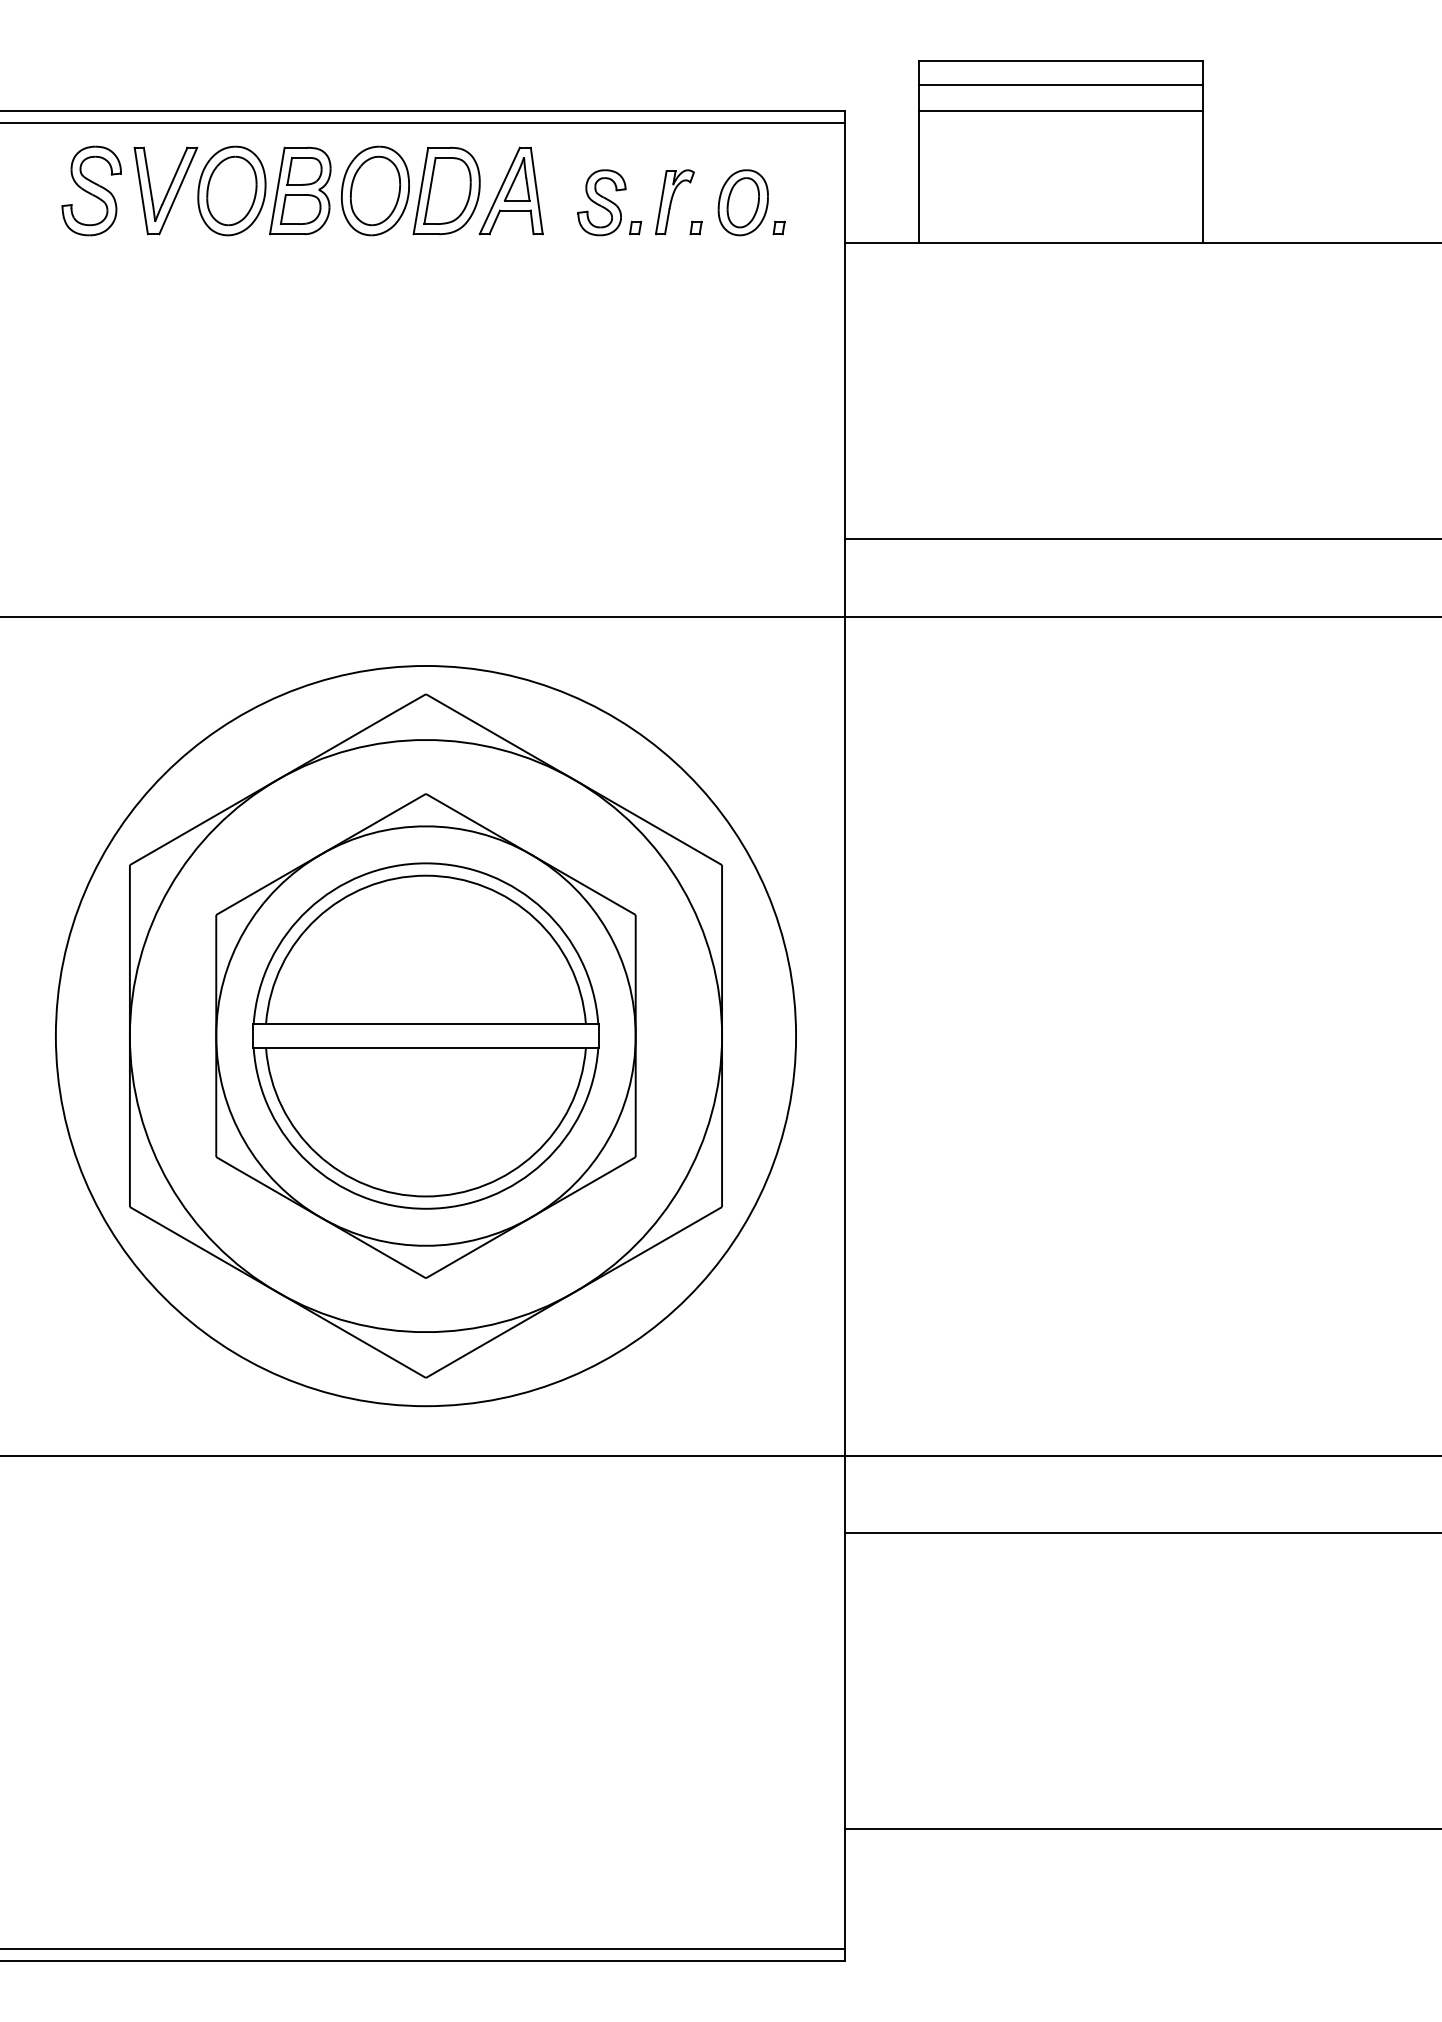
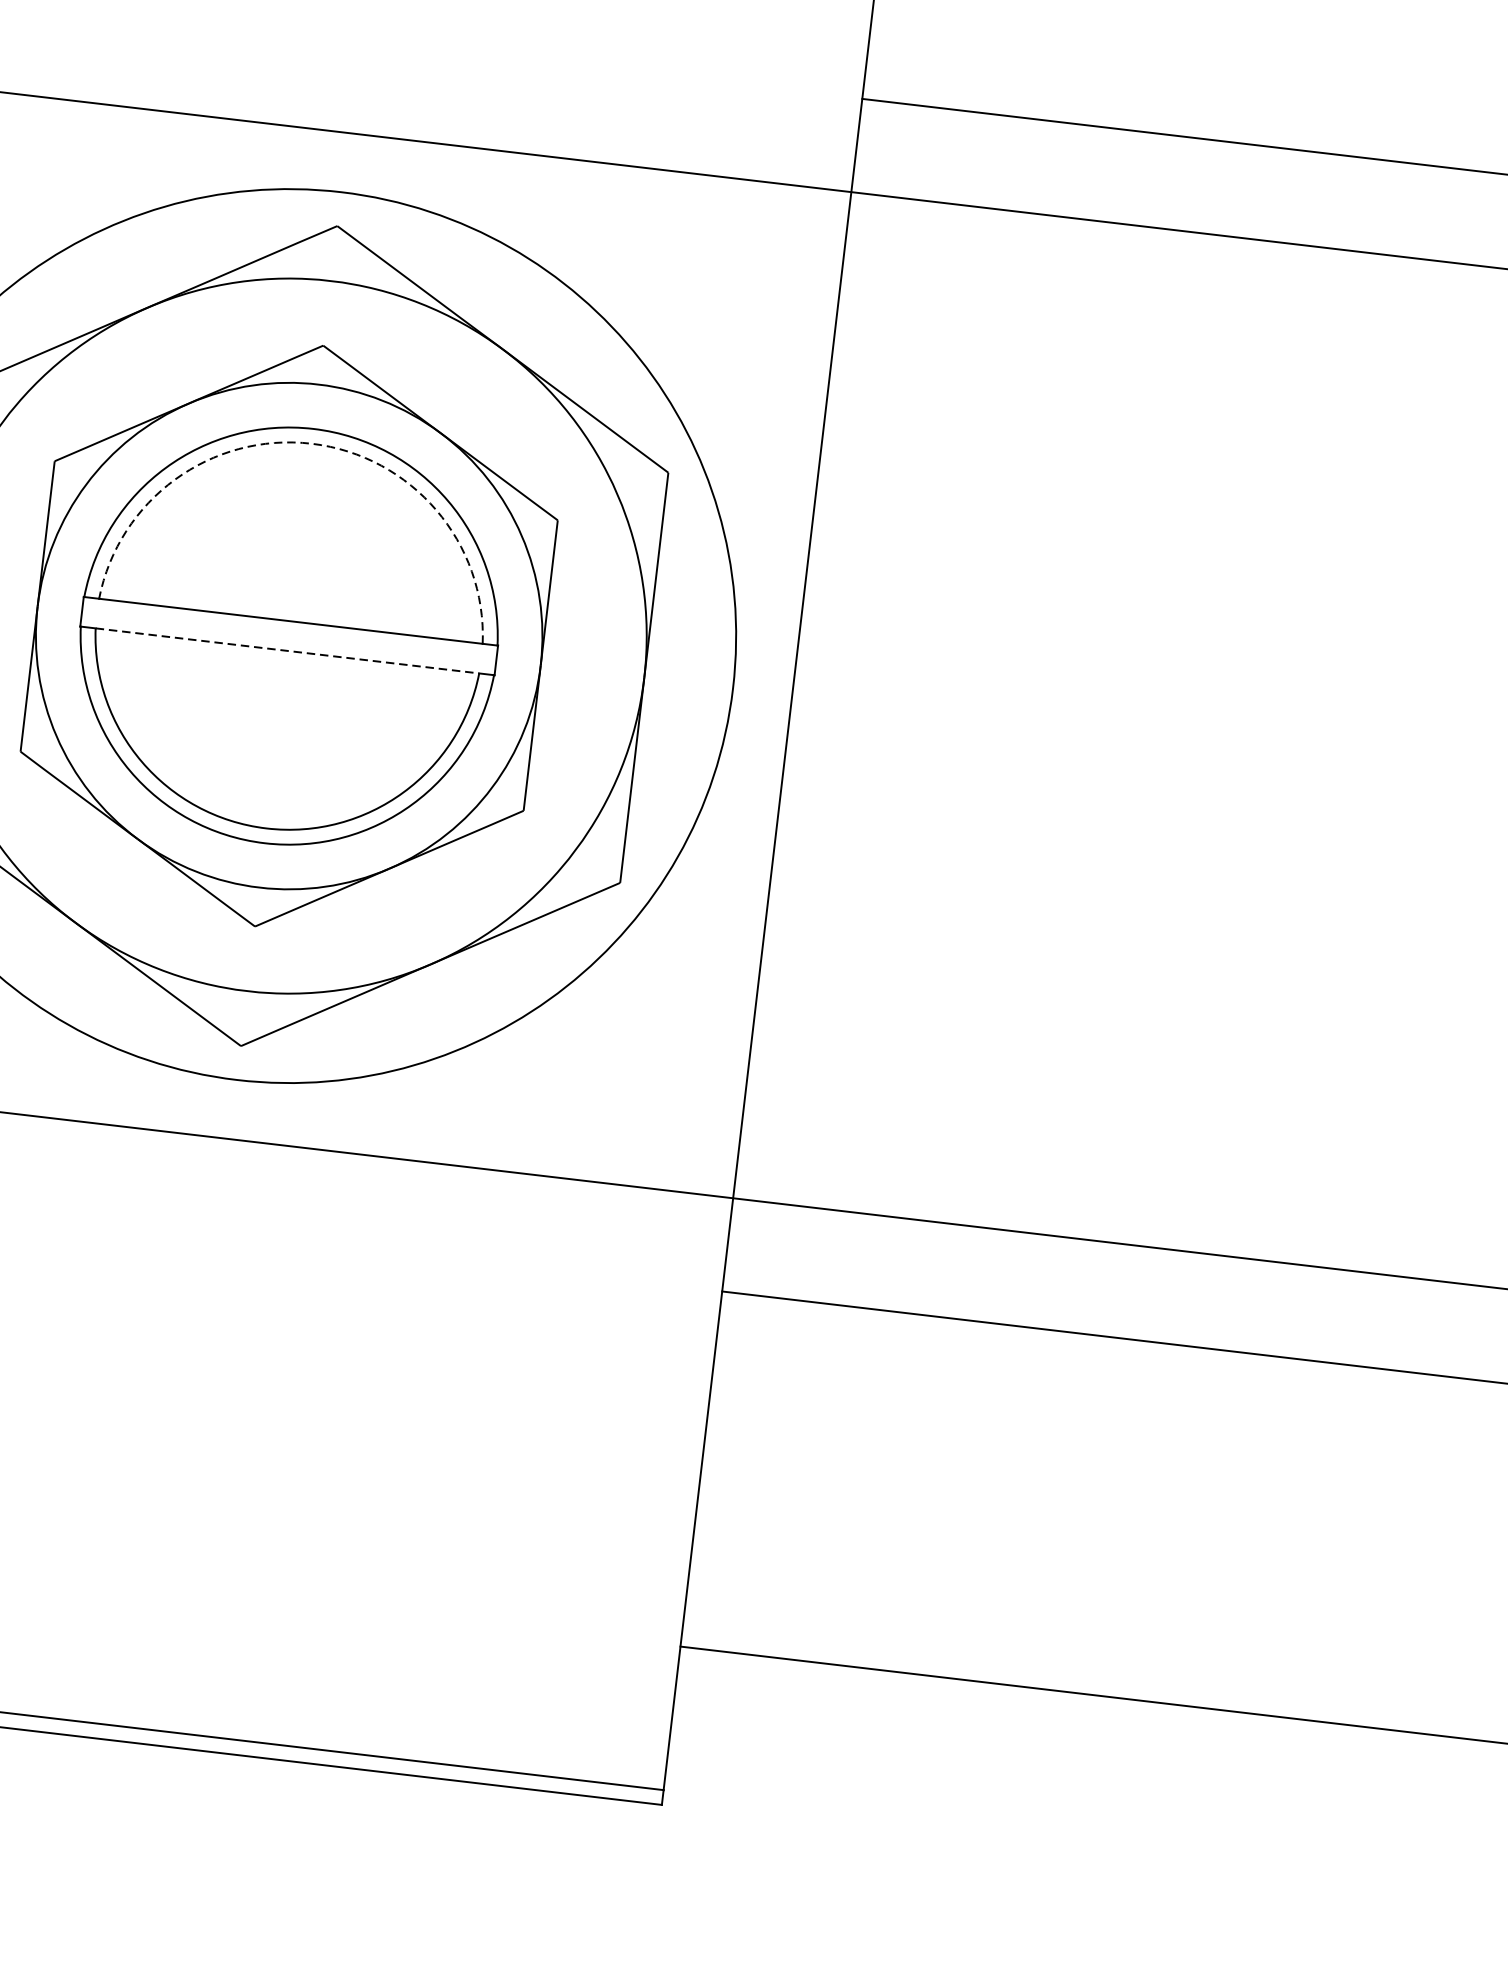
arc: (425, 875) -> (311, 443), solid -> dashed
line: (425, 1048) -> (286, 650), solid -> dashed

